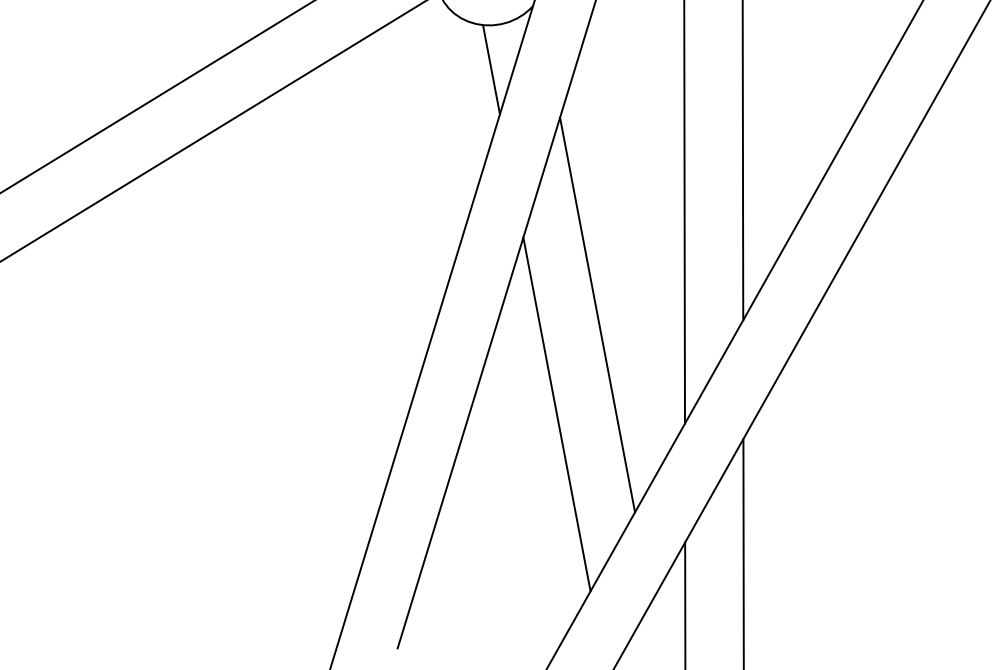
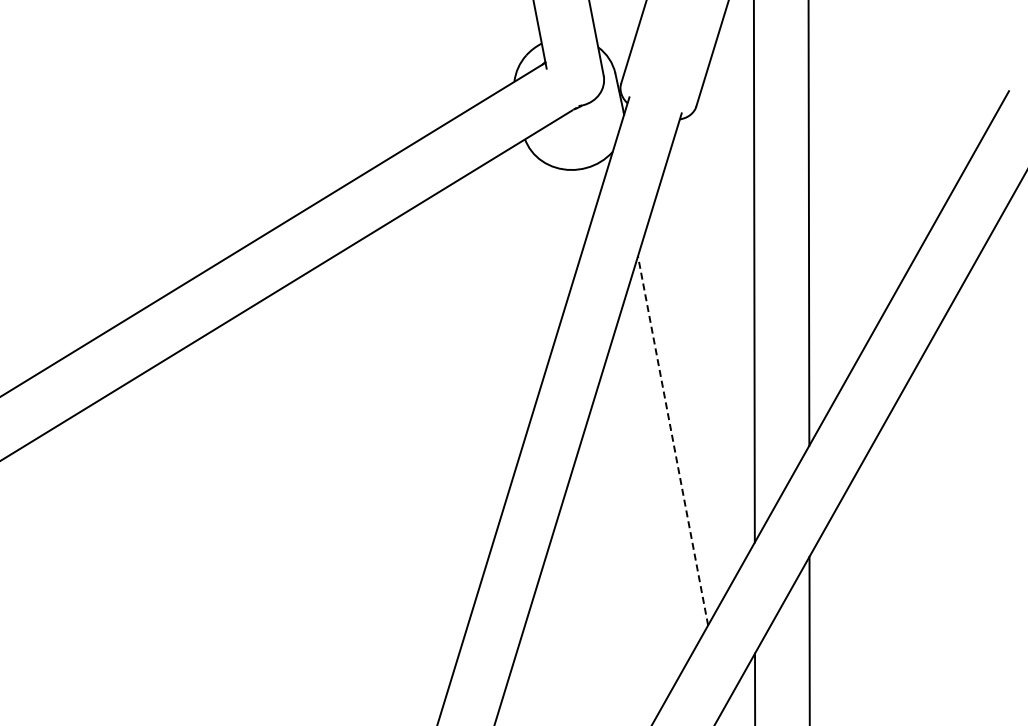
line: (491, 69) -> (573, 211), removed
line: (598, 314) -> (673, 440), solid -> dashed
line: (556, 414) -> (634, 533), removed

